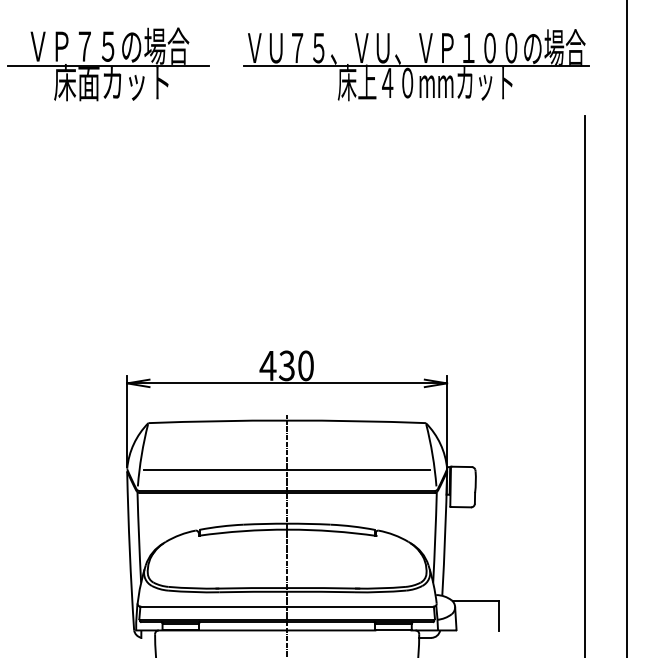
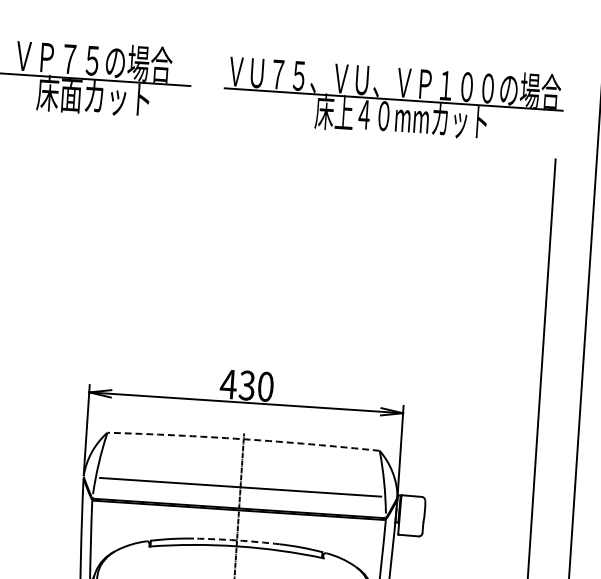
arc: (287, 420) -> (244, 439), solid -> dashed
arc: (287, 523) -> (237, 540), solid -> dashed

